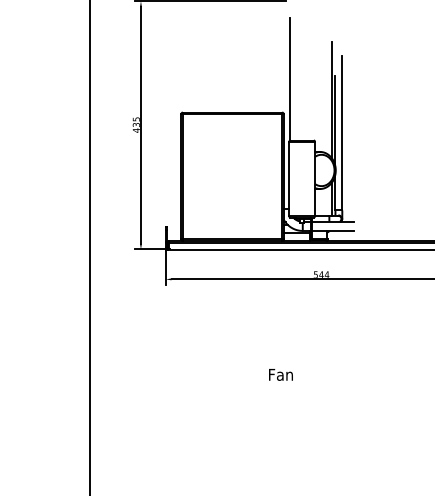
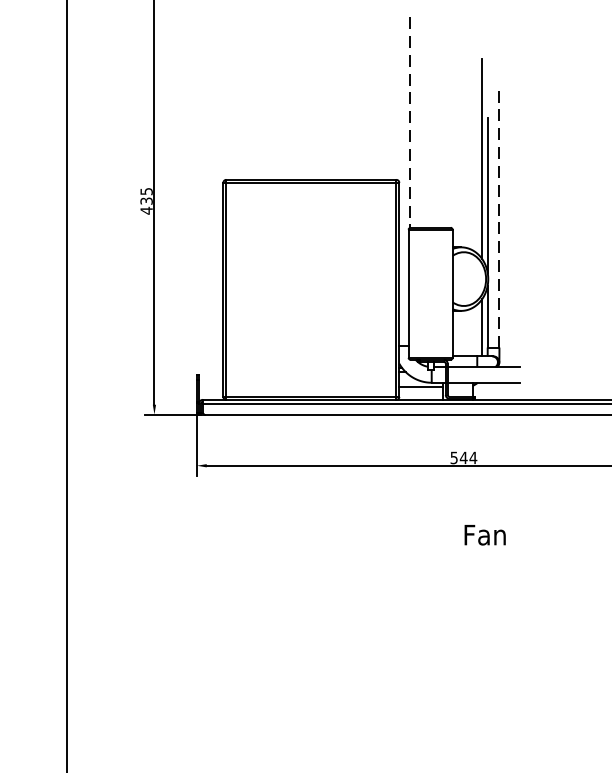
line: (290, 79) -> (410, 123), solid -> dashed
line: (342, 132) -> (499, 214), solid -> dashed
text: (280, 374) -> (484, 534), moved

